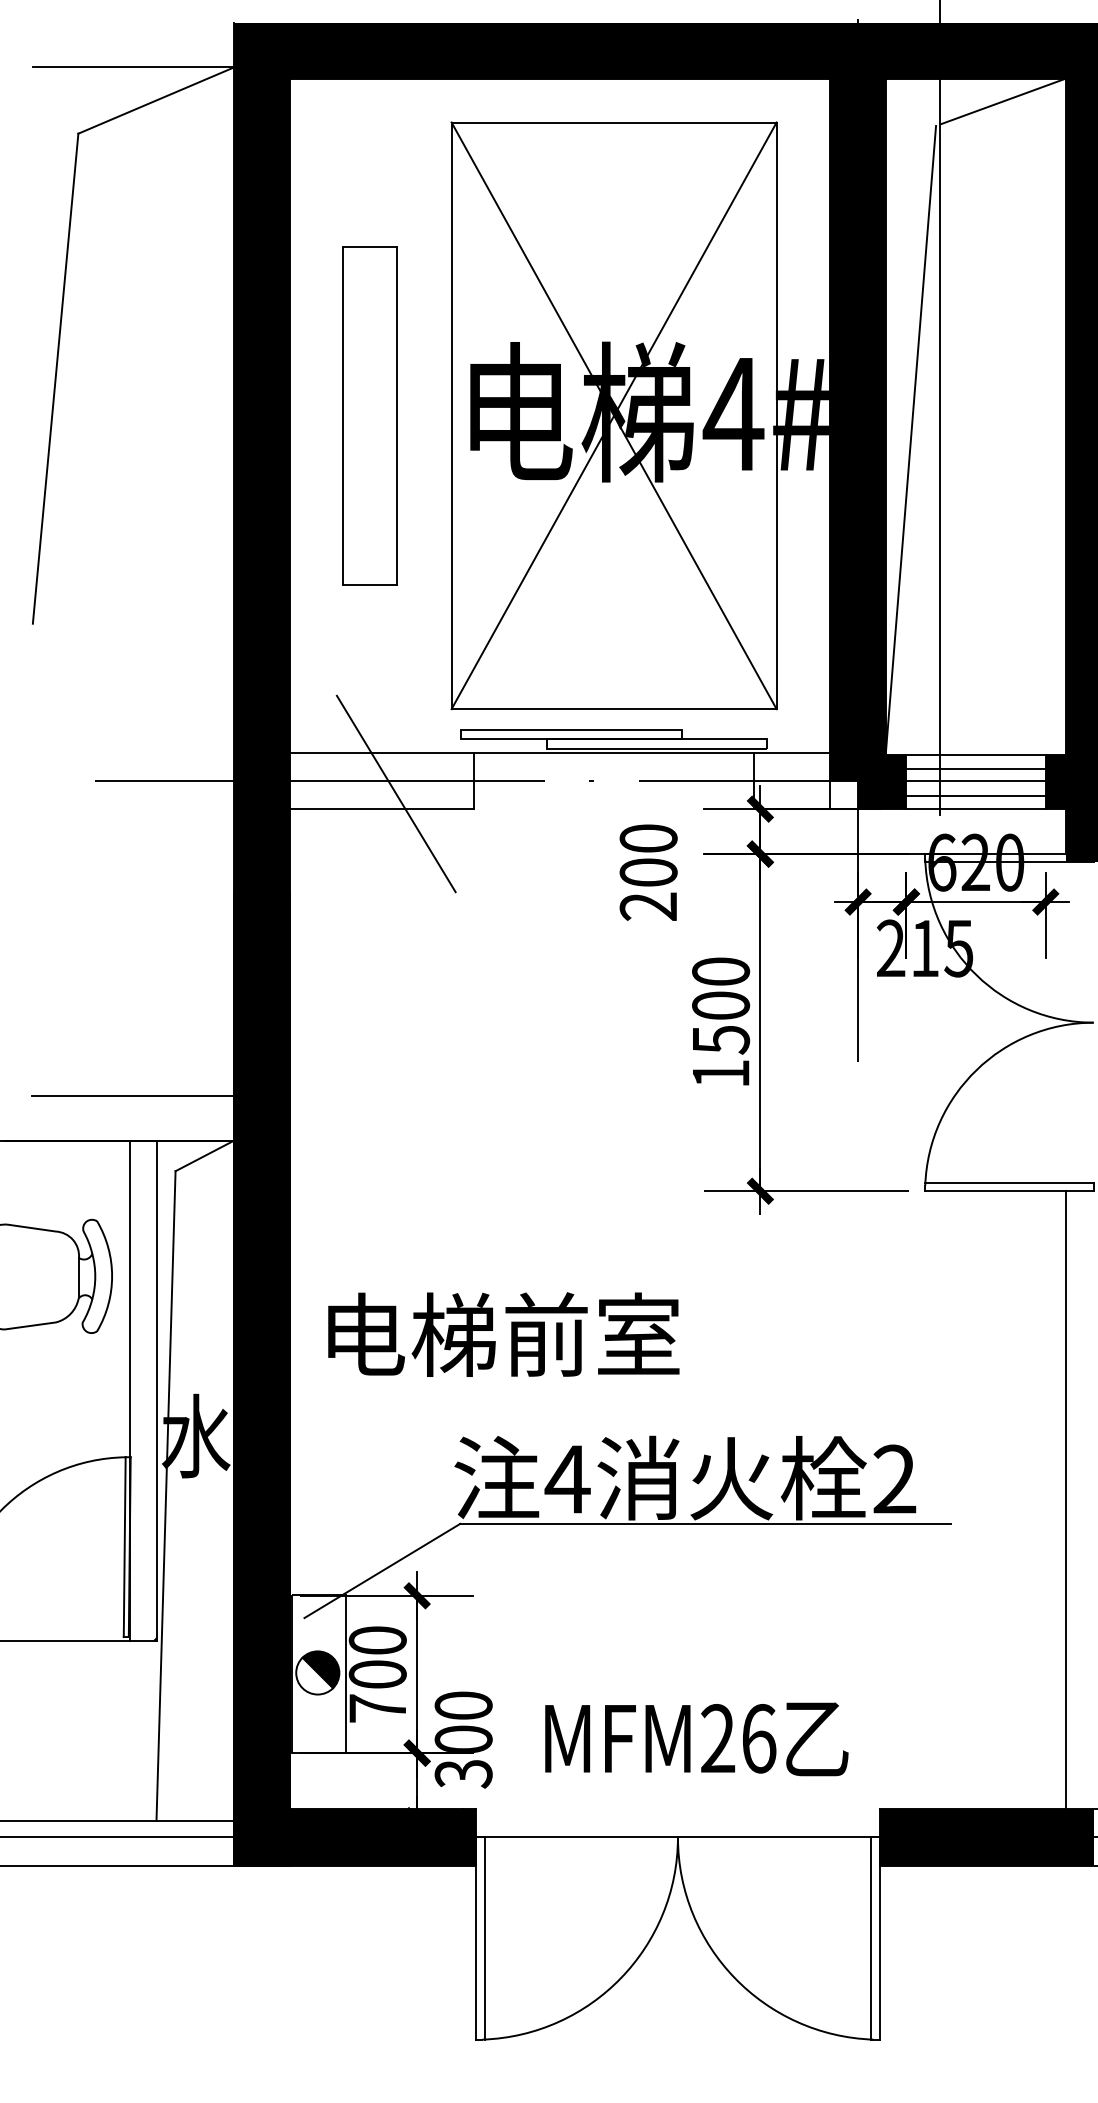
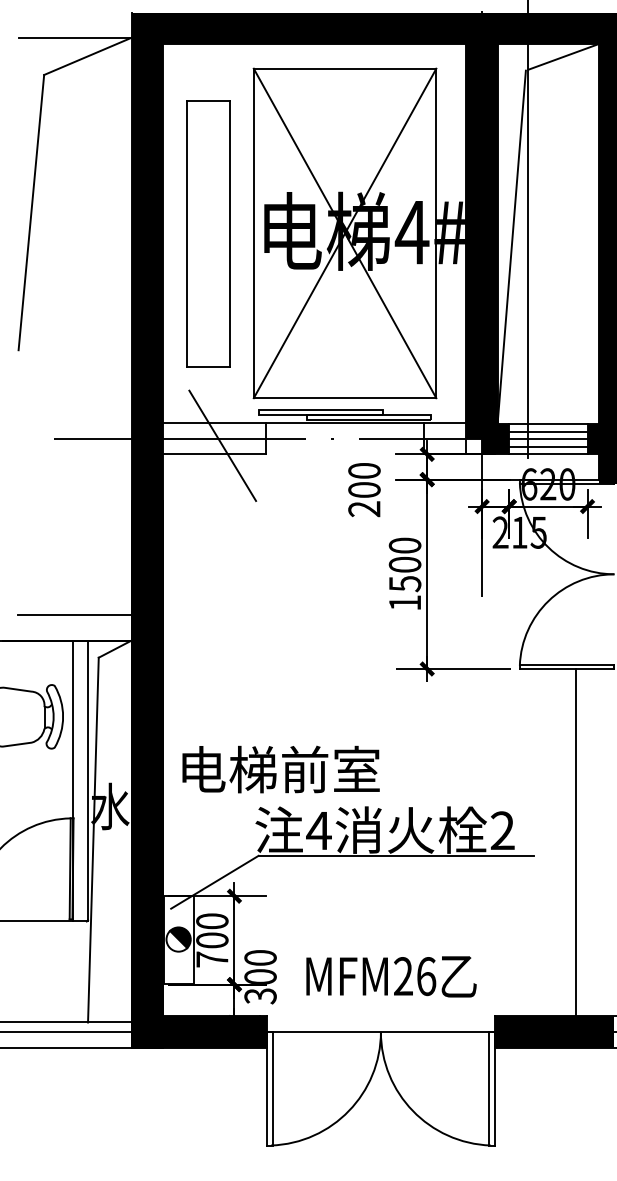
part: (369, 414) -> (207, 232), size x1.4
text: (502, 1334) -> (280, 769), moved
line: (1065, 1500) -> (575, 842), moved

